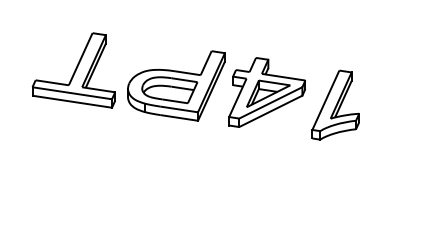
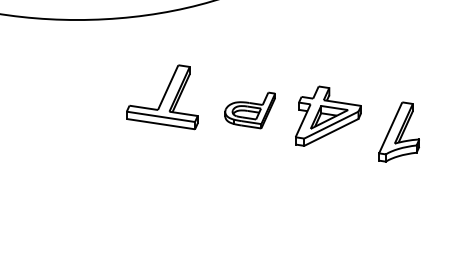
part: (175, 85) -> (249, 110), size x0.6
part: (334, 104) -> (398, 131), moved

